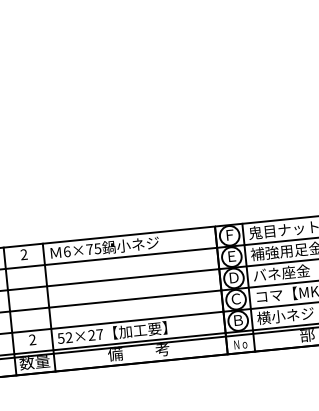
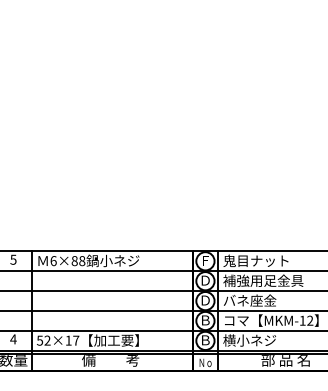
text: (93, 249) -> (78, 261), 6×75 -> 6×88
text: (24, 254) -> (13, 259), 2 -> 5
text: (231, 256) -> (205, 280), Ｅ -> Ｄ
text: (236, 299) -> (205, 320), Ｃ -> Ｂ
text: (91, 335) -> (68, 340), 52×27 -> 52×17
text: (32, 340) -> (13, 339), 2 -> 4

